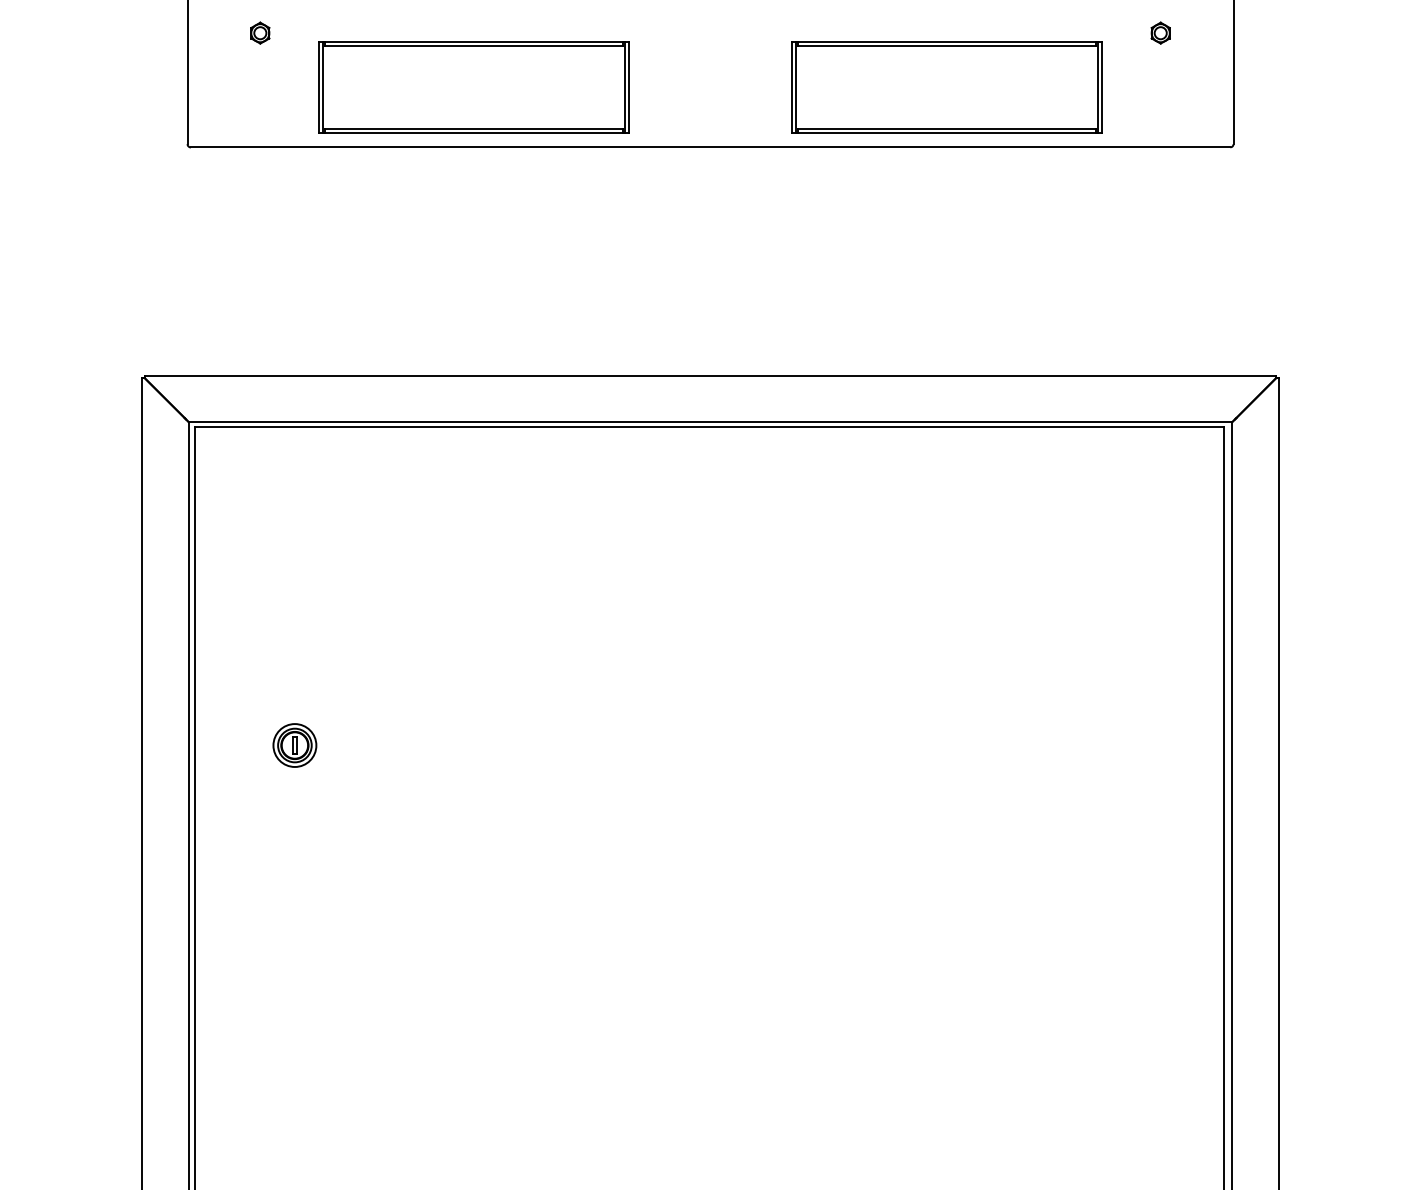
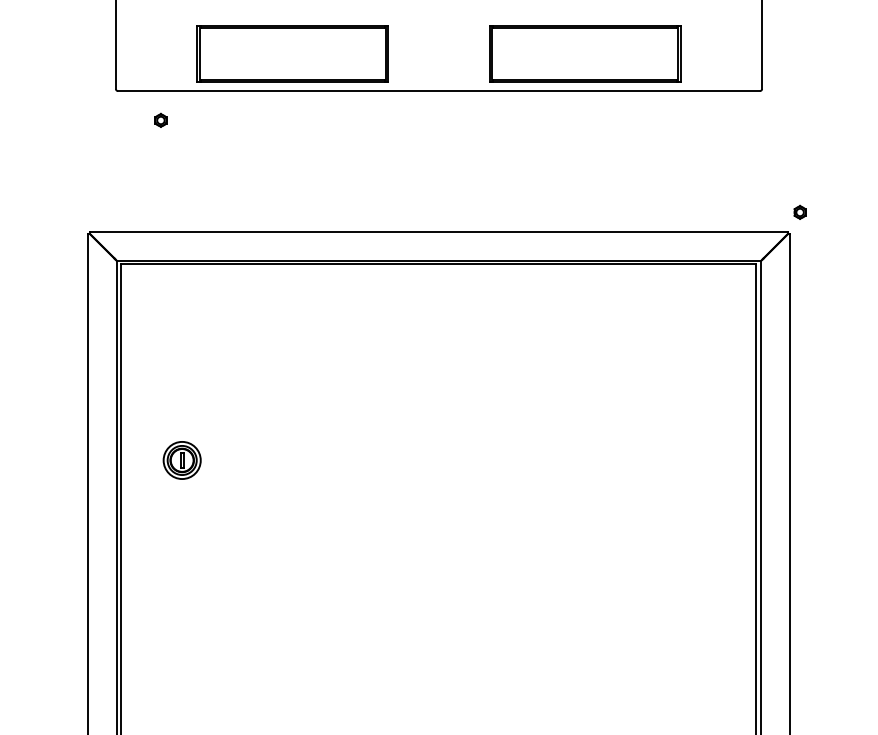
part: (259, 31) -> (160, 119), moved
part: (1159, 31) -> (799, 211), moved
part: (295, 745) -> (182, 460), size x1.4

